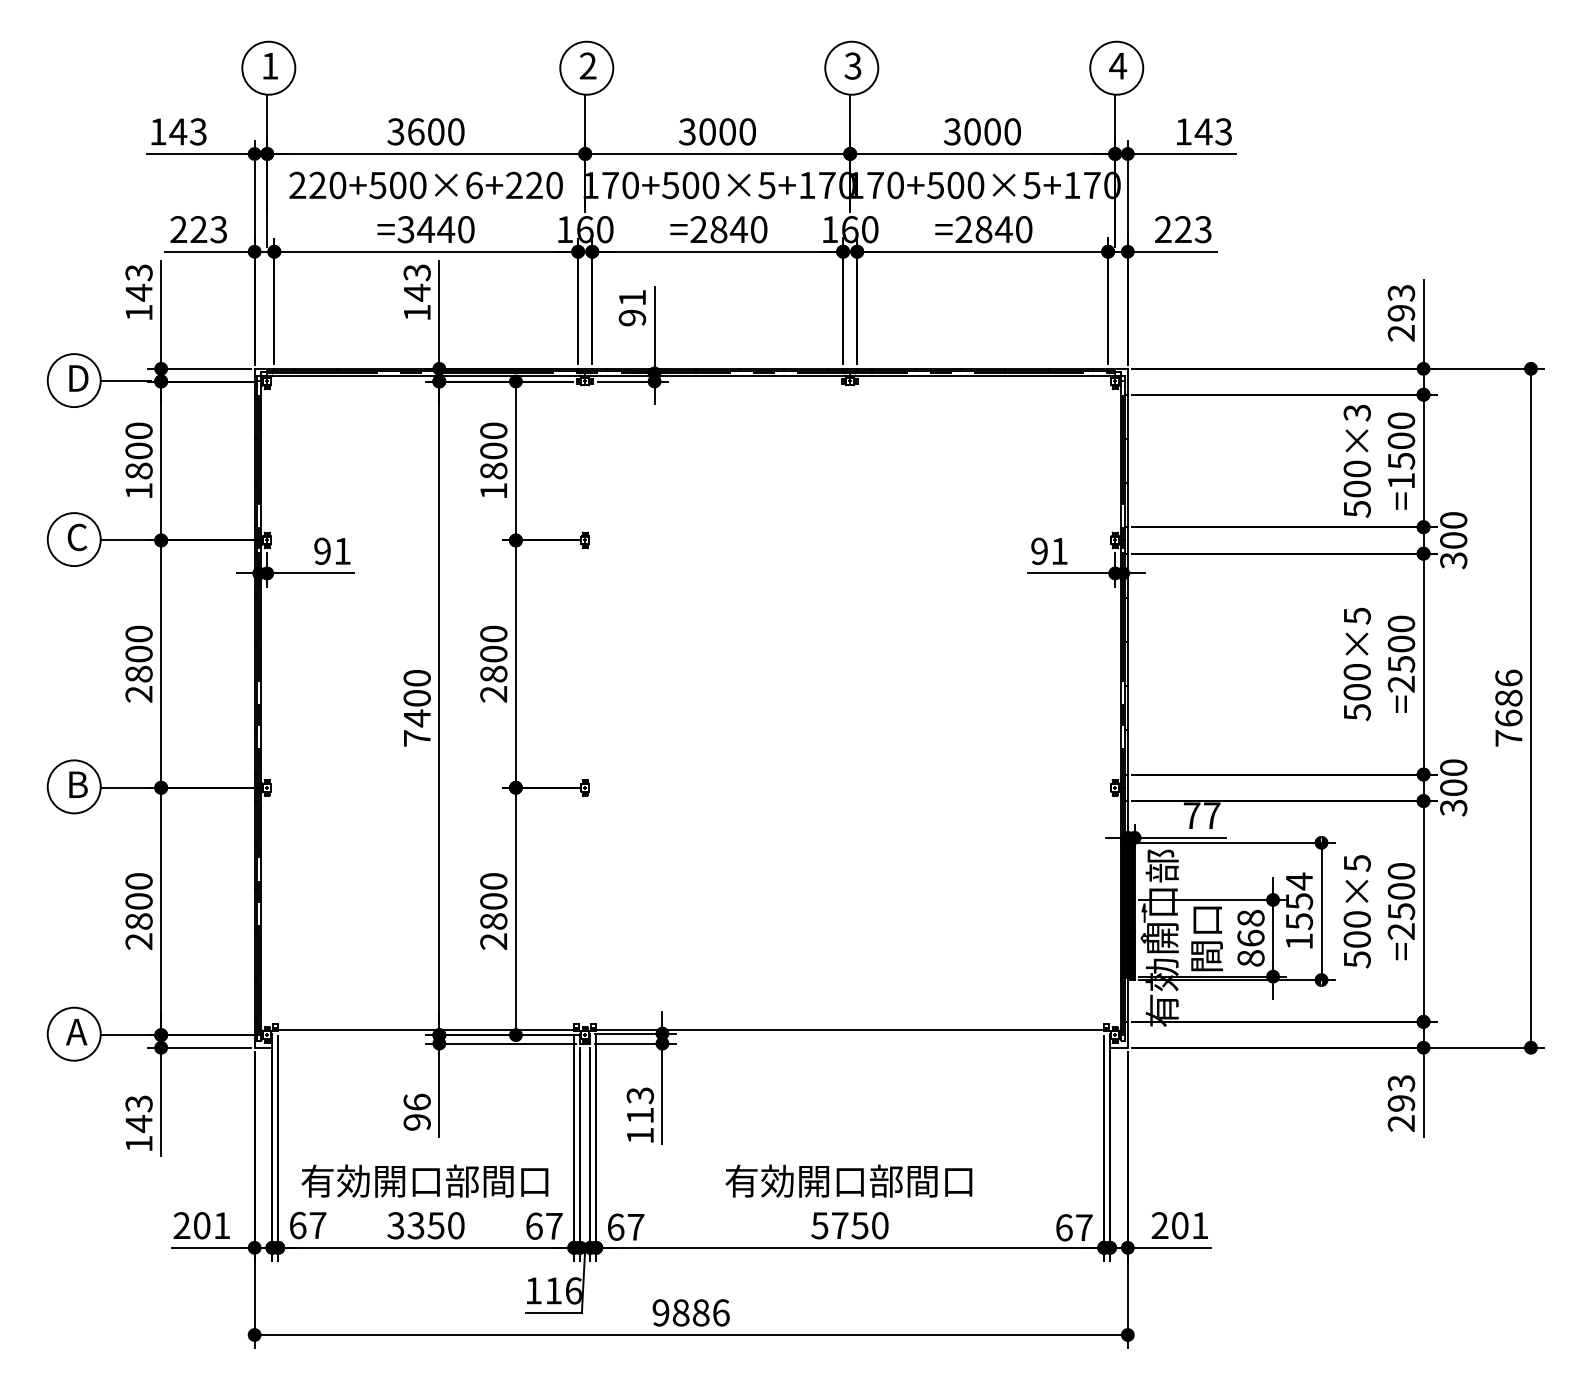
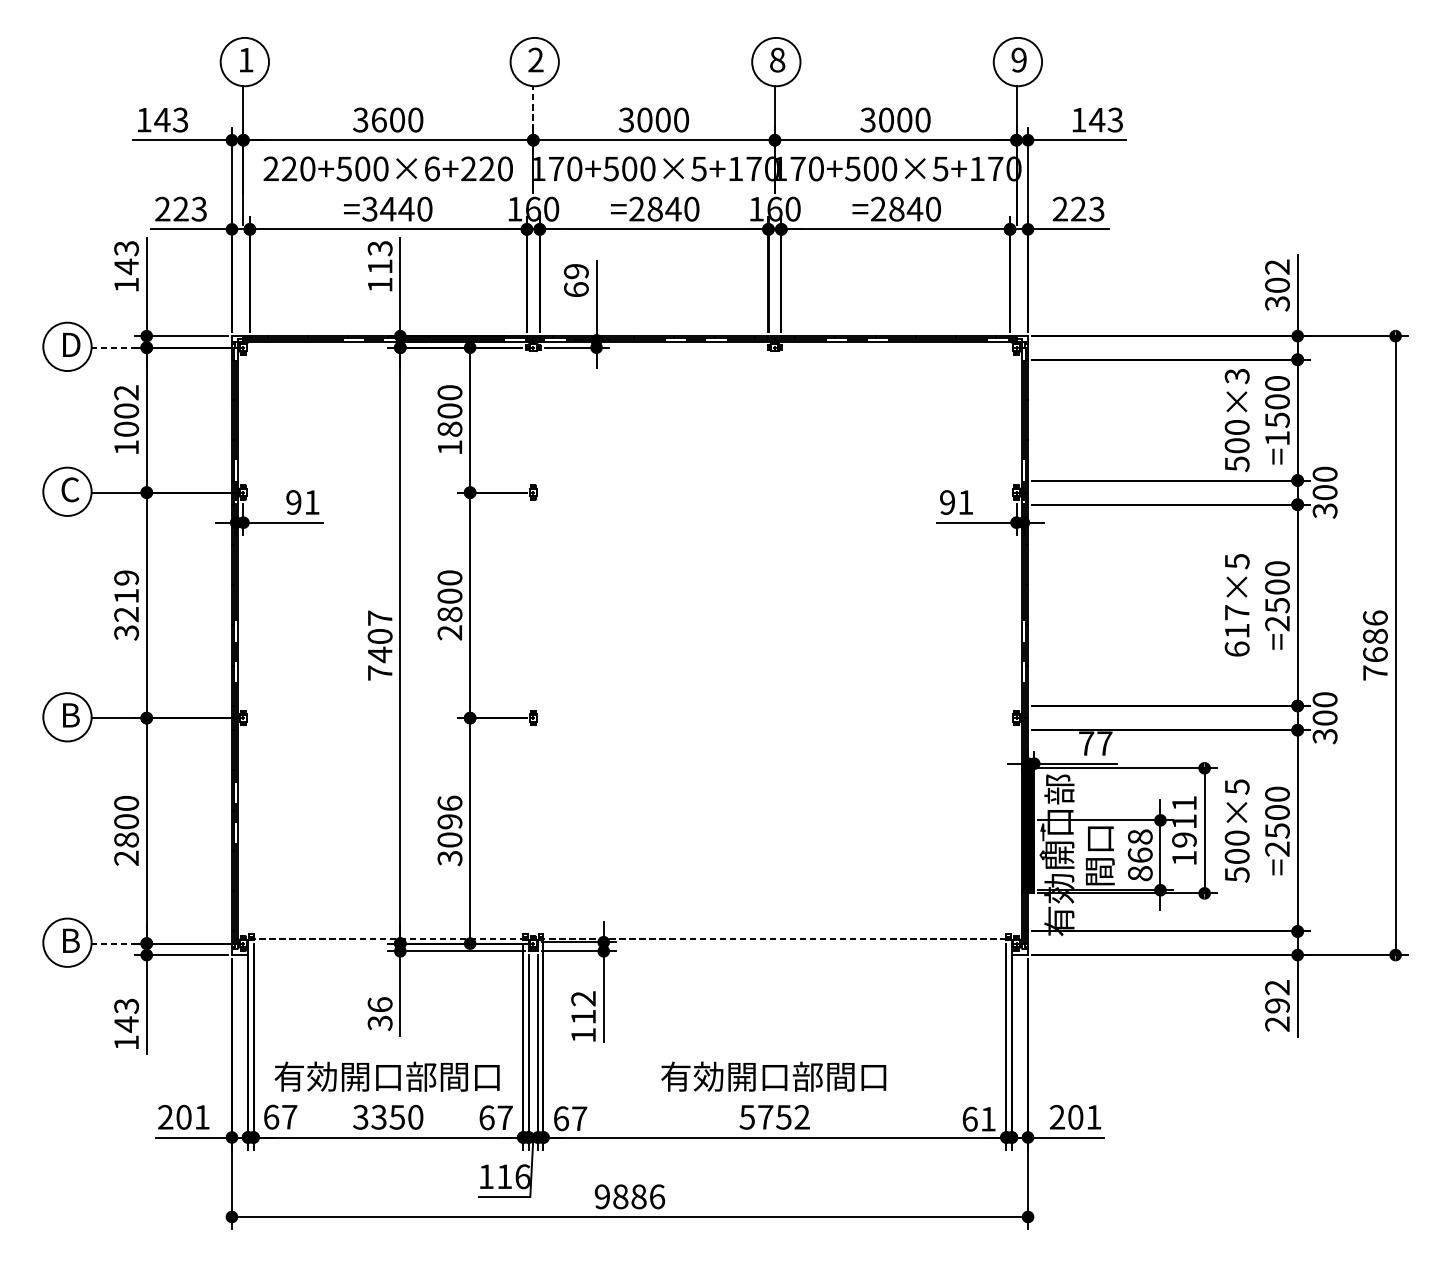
text: (852, 65) -> (777, 59), 3 -> 8
text: (1118, 65) -> (1019, 59), 4 -> 9
line: (585, 118) -> (533, 107), solid -> dashed
text: (417, 292) -> (380, 266), 143 -> 113
text: (632, 307) -> (576, 280), 91 -> 69
text: (1401, 312) -> (1277, 284), 293 -> 302
line: (125, 381) -> (114, 347), solid -> dashed
text: (138, 450) -> (126, 410), 1800 -> 1002
text: (138, 663) -> (126, 604), 2800 -> 3219
text: (416, 677) -> (379, 617), 7400 -> 7407
text: (1356, 692) -> (1236, 631), 500×5 -> 617×5
text: (1299, 901) -> (1184, 821), 1554 -> 1911
text: (493, 911) -> (449, 830), 2800 -> 3096
line: (426, 1029) -> (388, 938), solid -> dashed
line: (850, 1029) -> (775, 938), solid -> dashed
text: (76, 1031) -> (69, 940), A -> B
line: (125, 1035) -> (114, 943), solid -> dashed
text: (1401, 1083) -> (1277, 987), 293 -> 292
text: (640, 1095) -> (583, 998), 113 -> 112
text: (416, 1122) -> (379, 1023), 96 -> 36
text: (880, 1225) -> (802, 1117), 5750 -> 5752
text: (1084, 1227) -> (988, 1118), 67 -> 61

